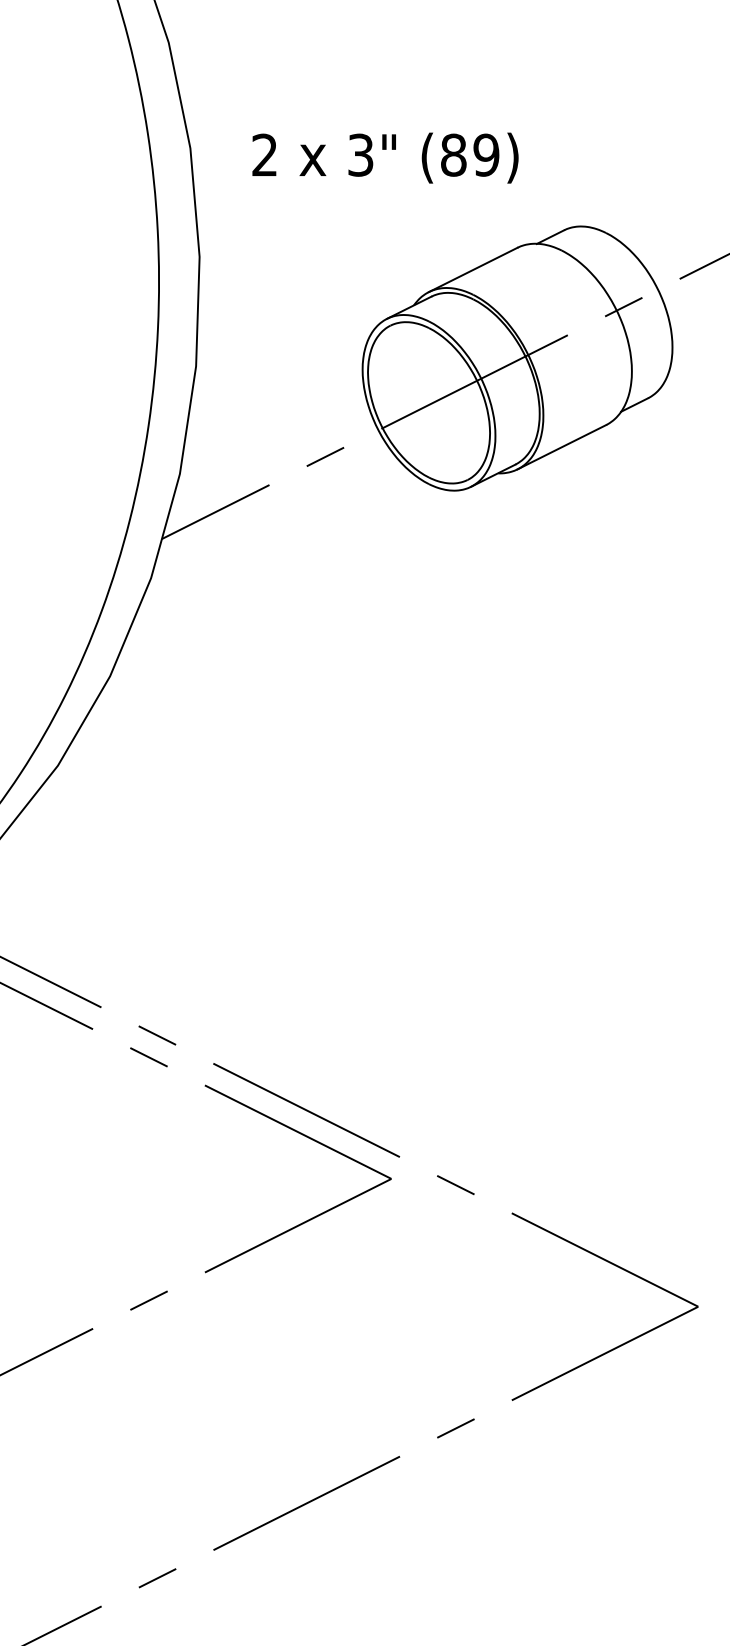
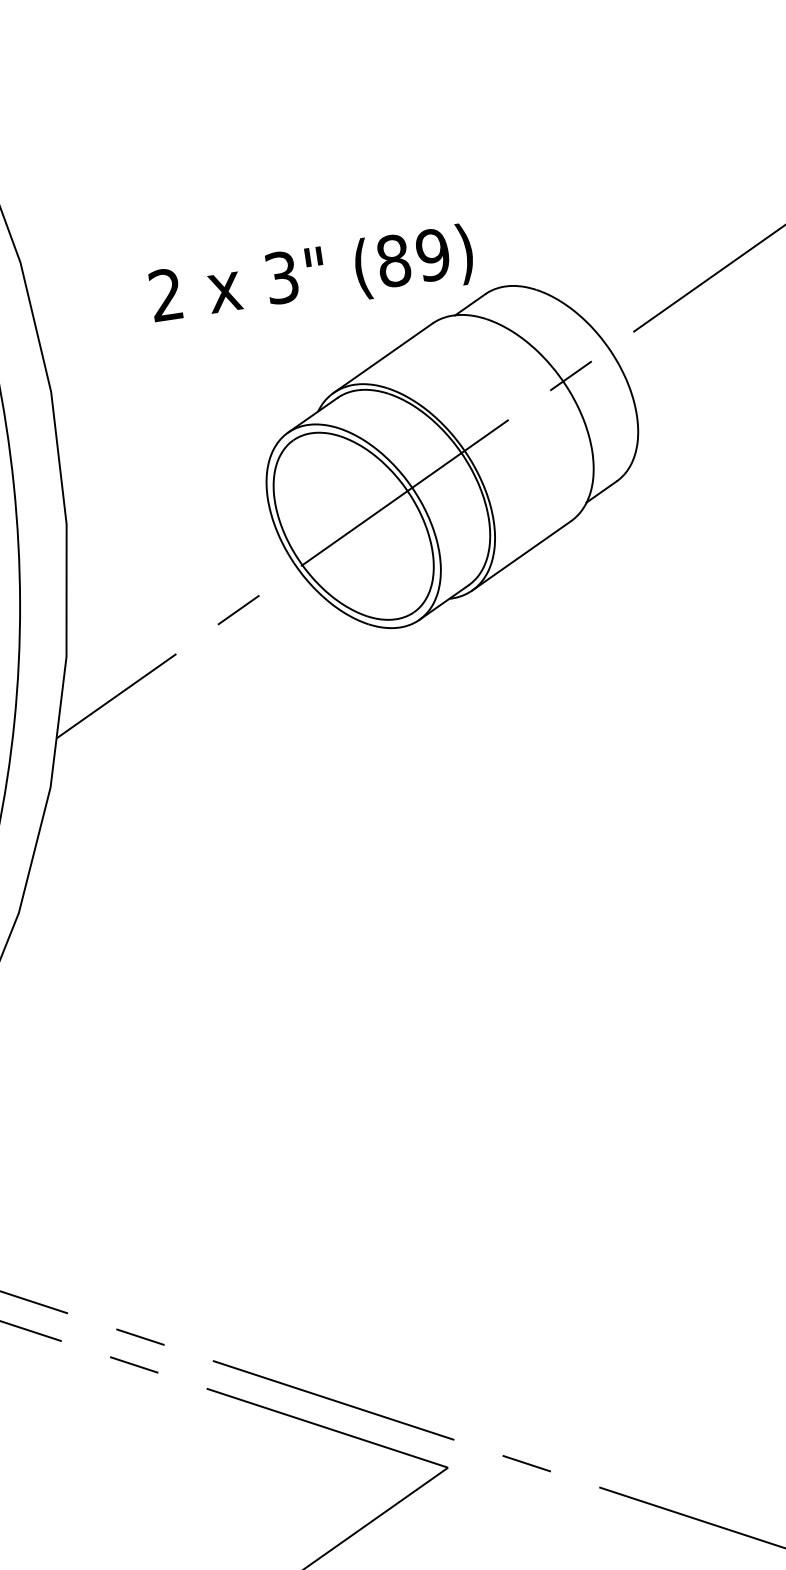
text: (385, 157) -> (311, 276), moved

